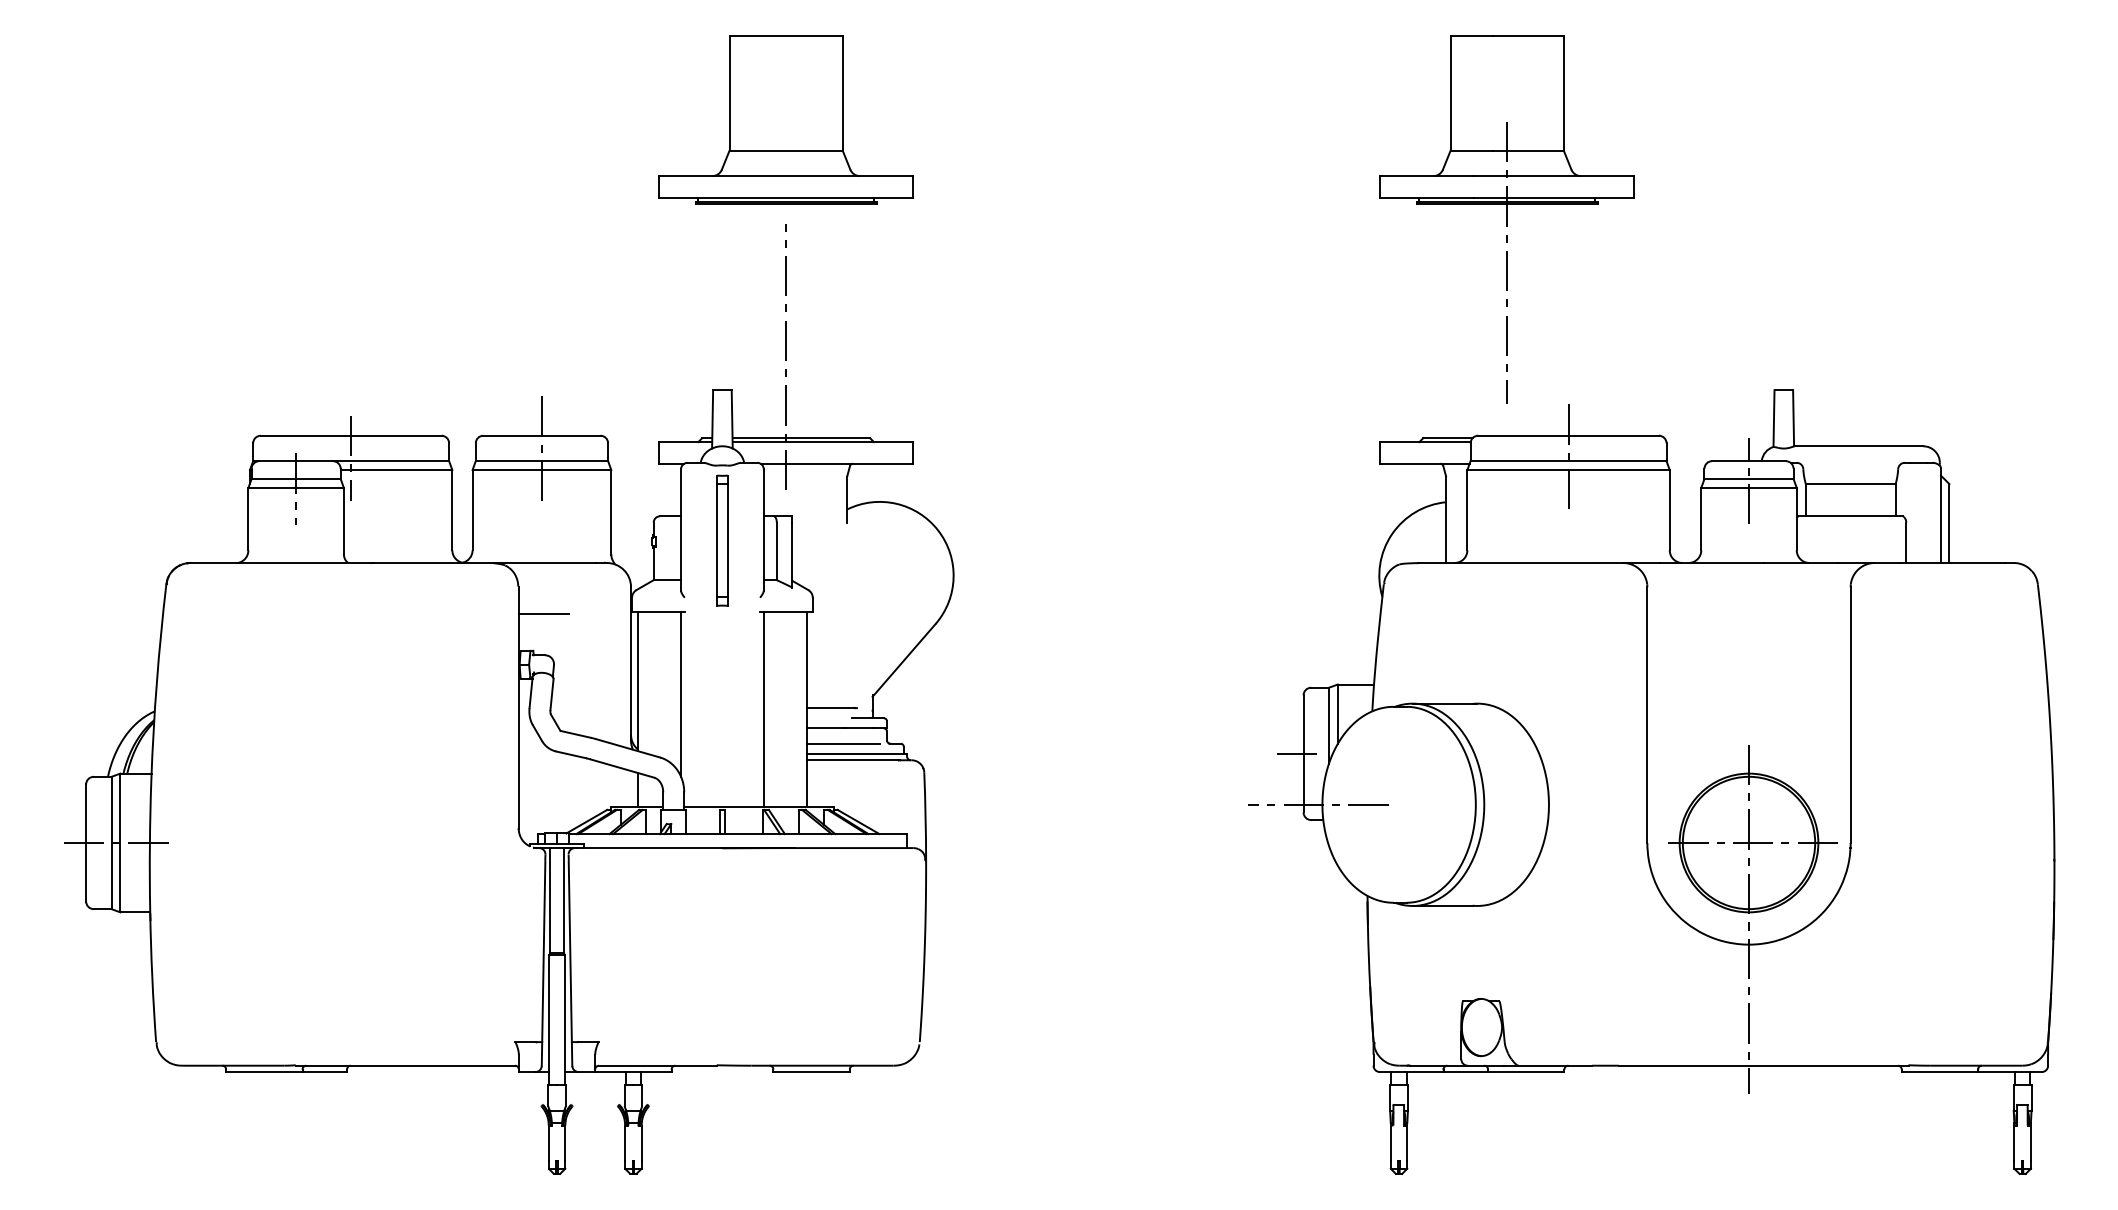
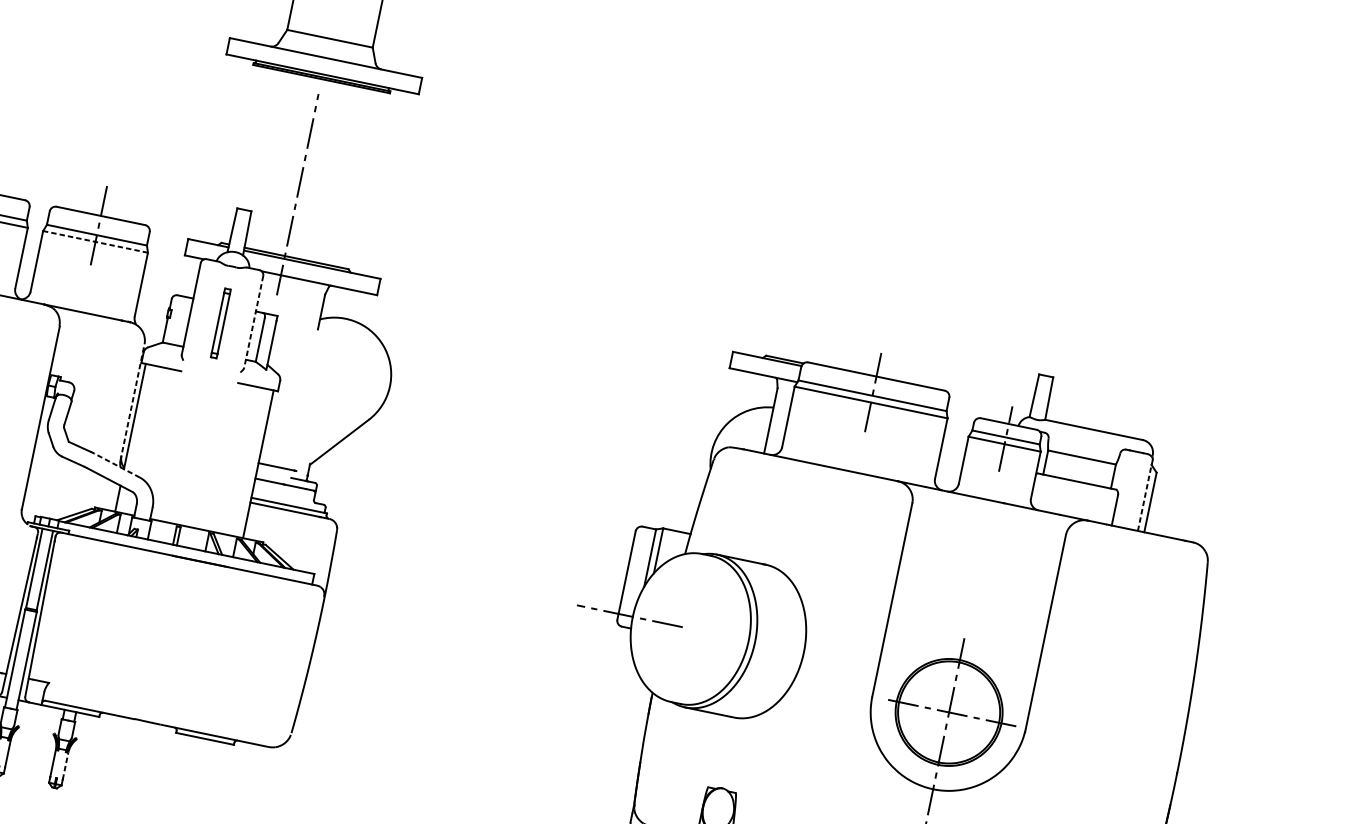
part: (1506, 219) -> (863, 203), removed
line: (541, 470) -> (95, 242), solid -> dashed
line: (1940, 519) -> (1144, 498), solid -> dashed
line: (763, 529) -> (253, 321), solid -> dashed
part: (722, 540) -> (220, 323), size x0.7
line: (543, 613) -> (74, 350), removed
line: (631, 664) -> (132, 402), solid -> dashed
line: (681, 693) -> (166, 432), removed
line: (763, 709) -> (225, 457), removed
line: (843, 743) -> (280, 495), removed
line: (627, 748) -> (116, 465), solid -> dashed
line: (1297, 753) -> (622, 574), removed
line: (641, 1143) -> (65, 766), solid -> dashed

